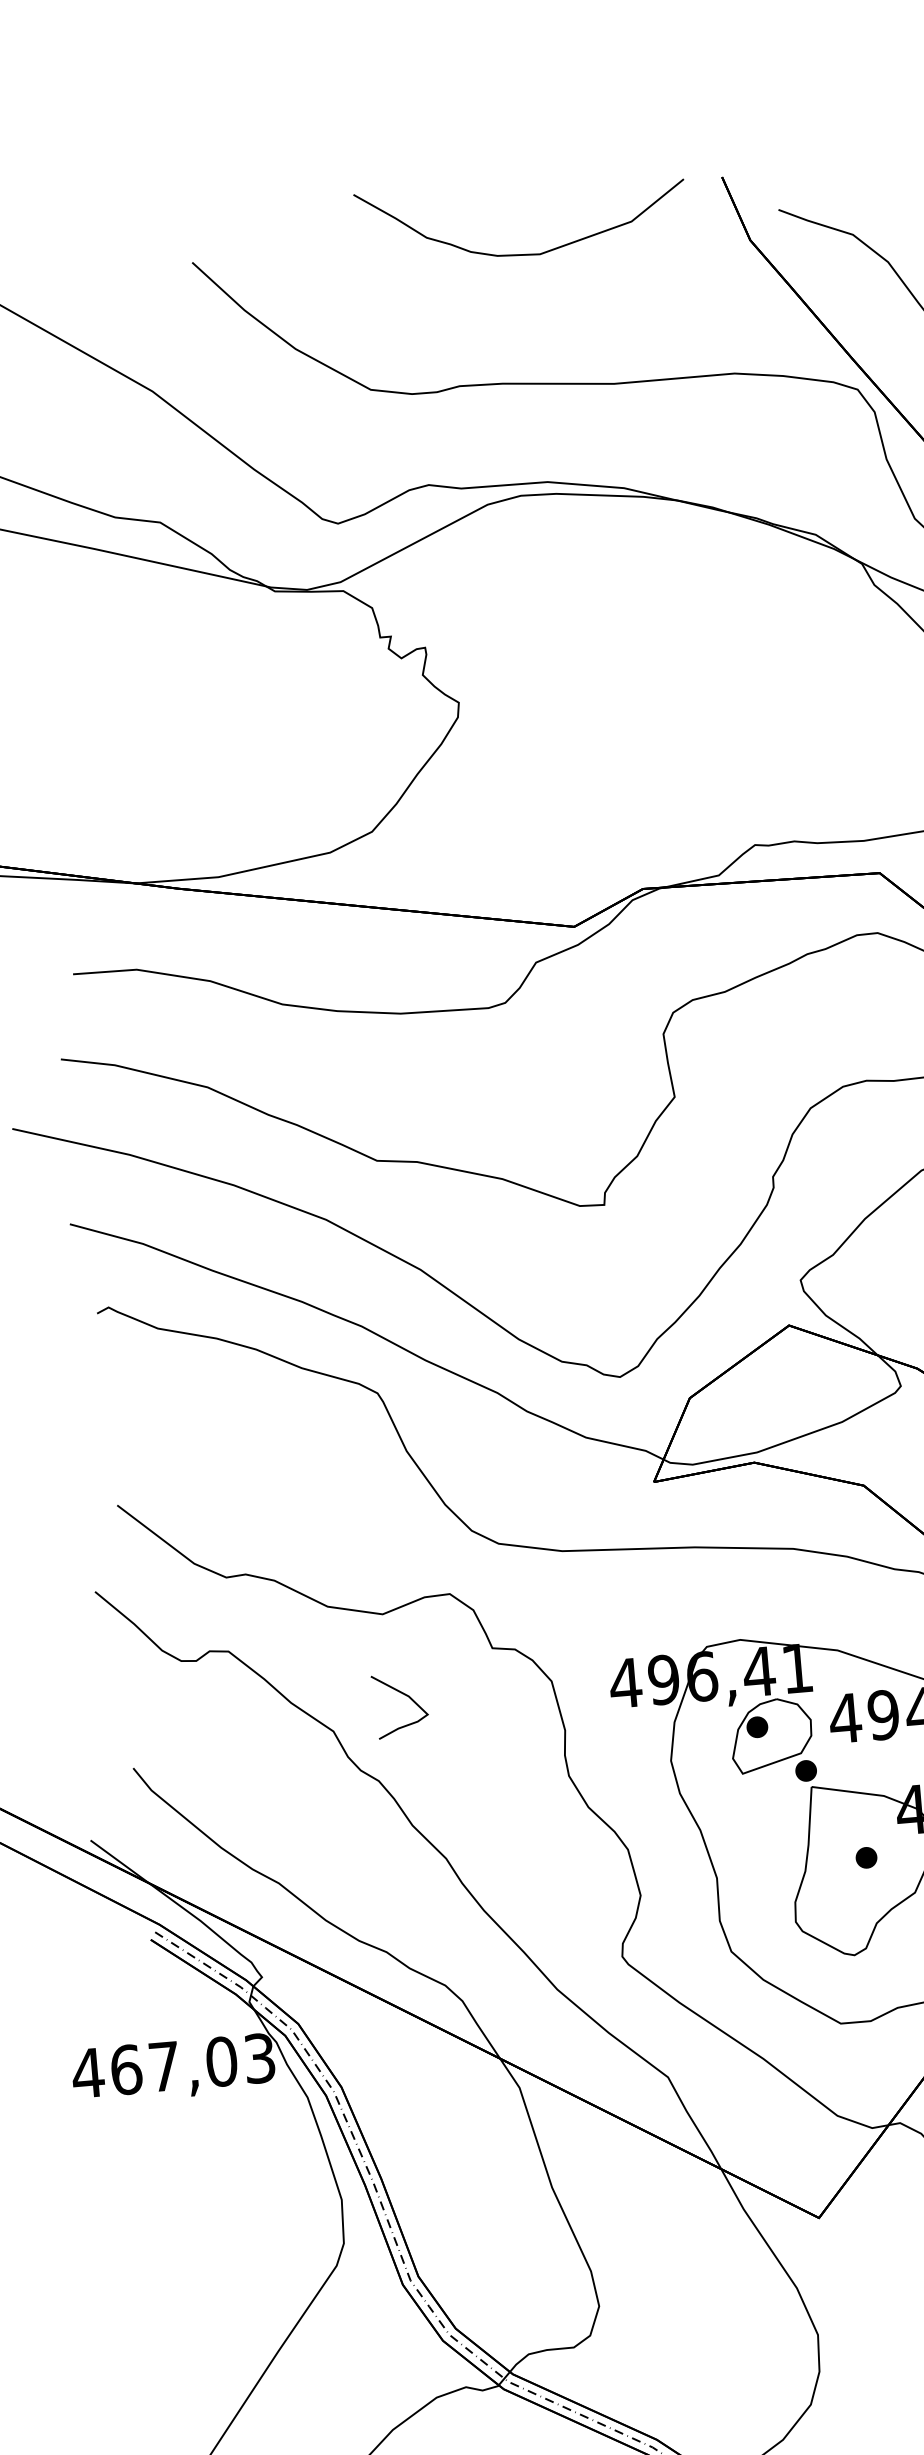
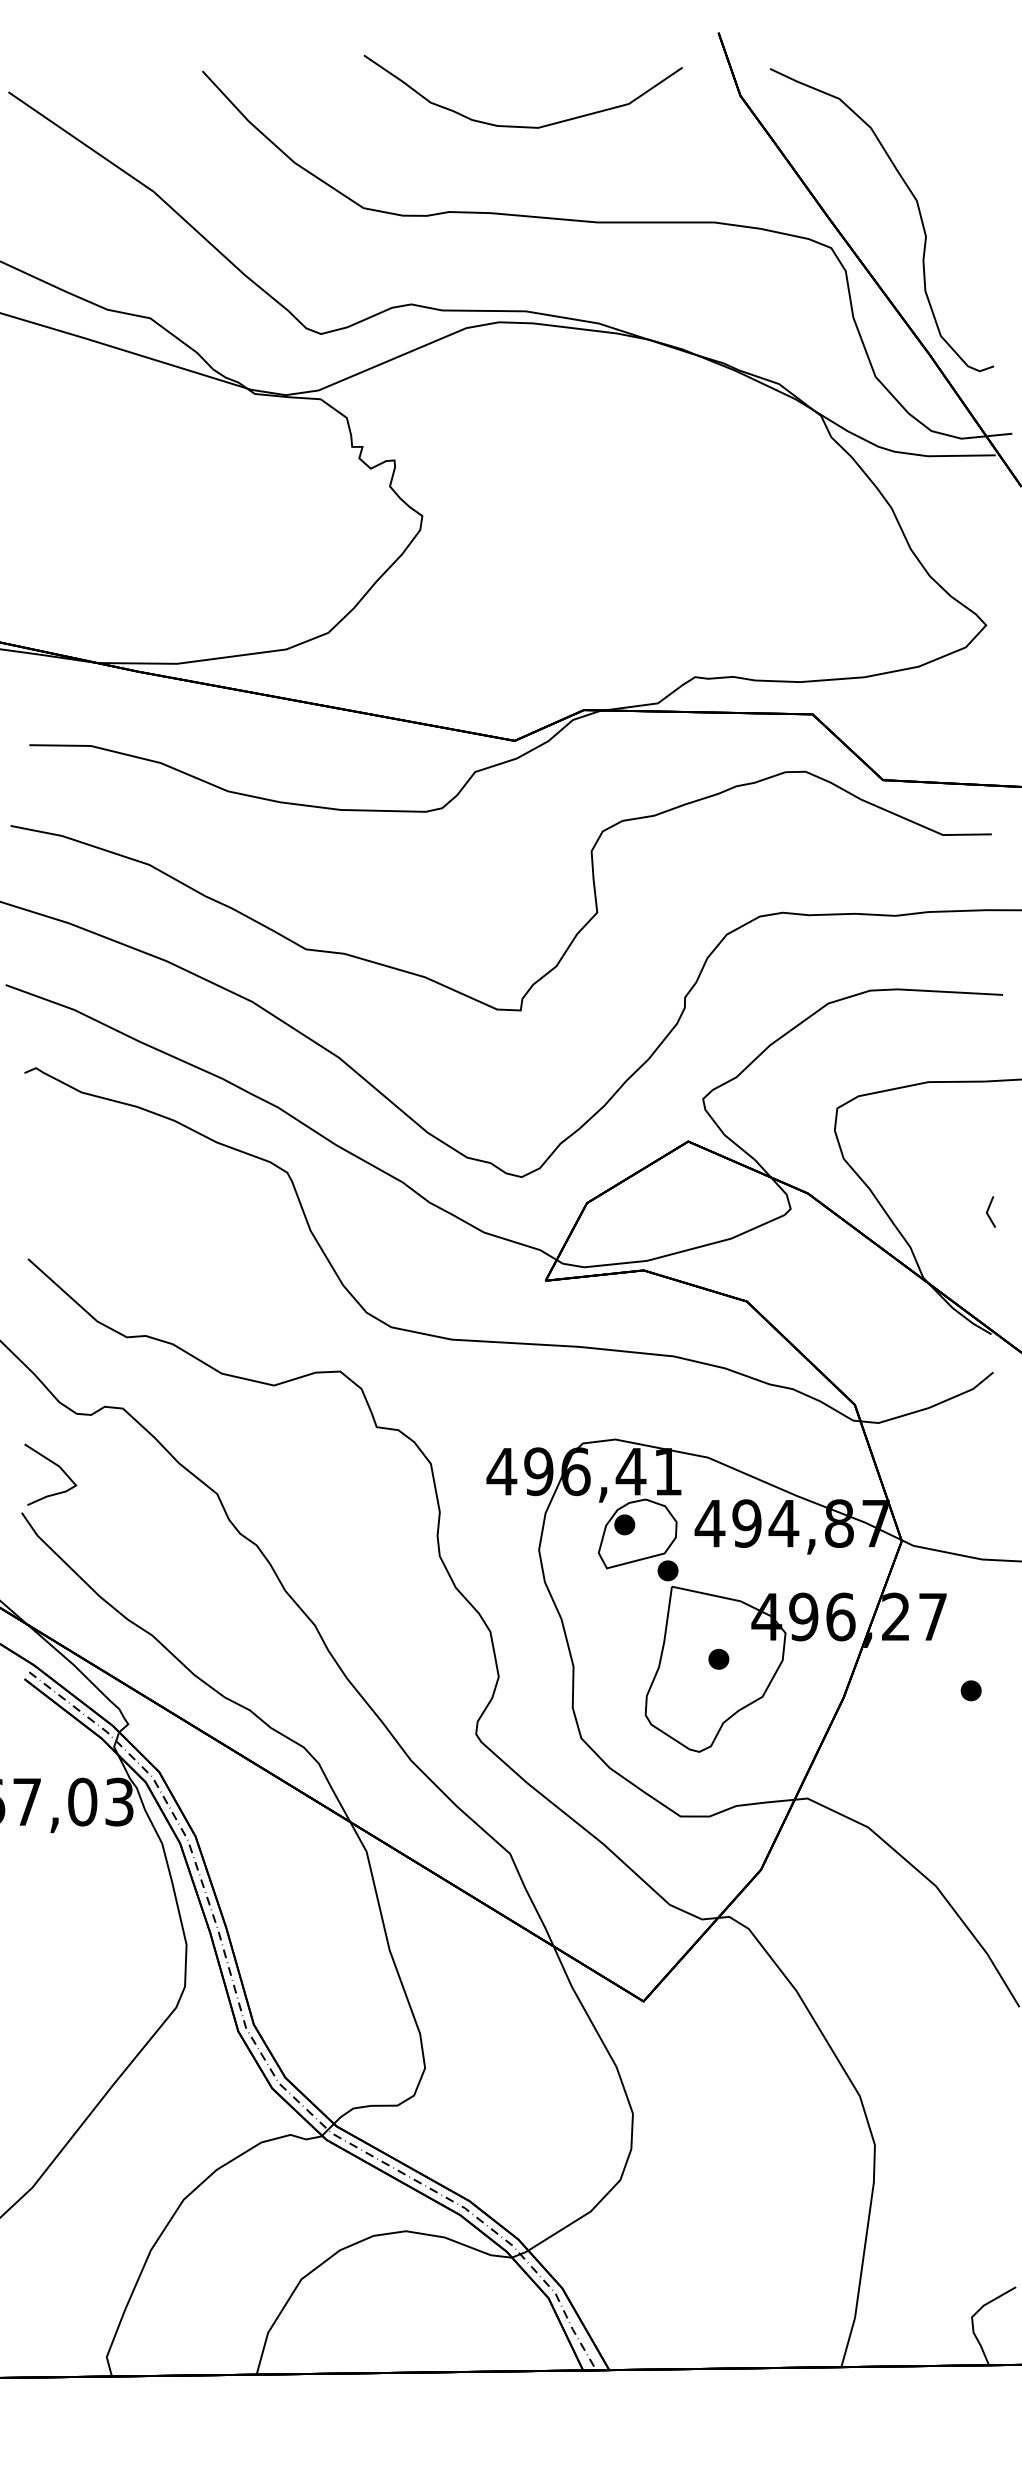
curve: (516, 253) -> (515, 125), moved
curve: (404, 1695) -> (55, 1465), moved

